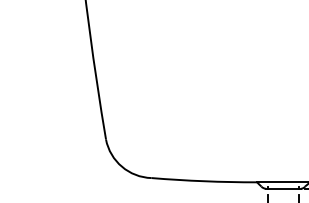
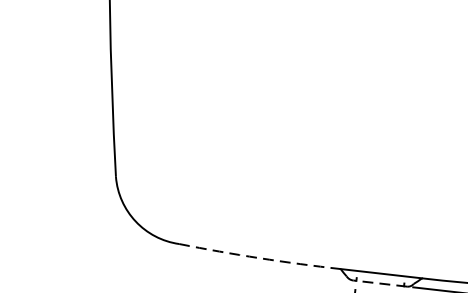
arc: (204, 181) -> (259, 258), solid -> dashed
line: (283, 188) -> (380, 283), solid -> dashed

